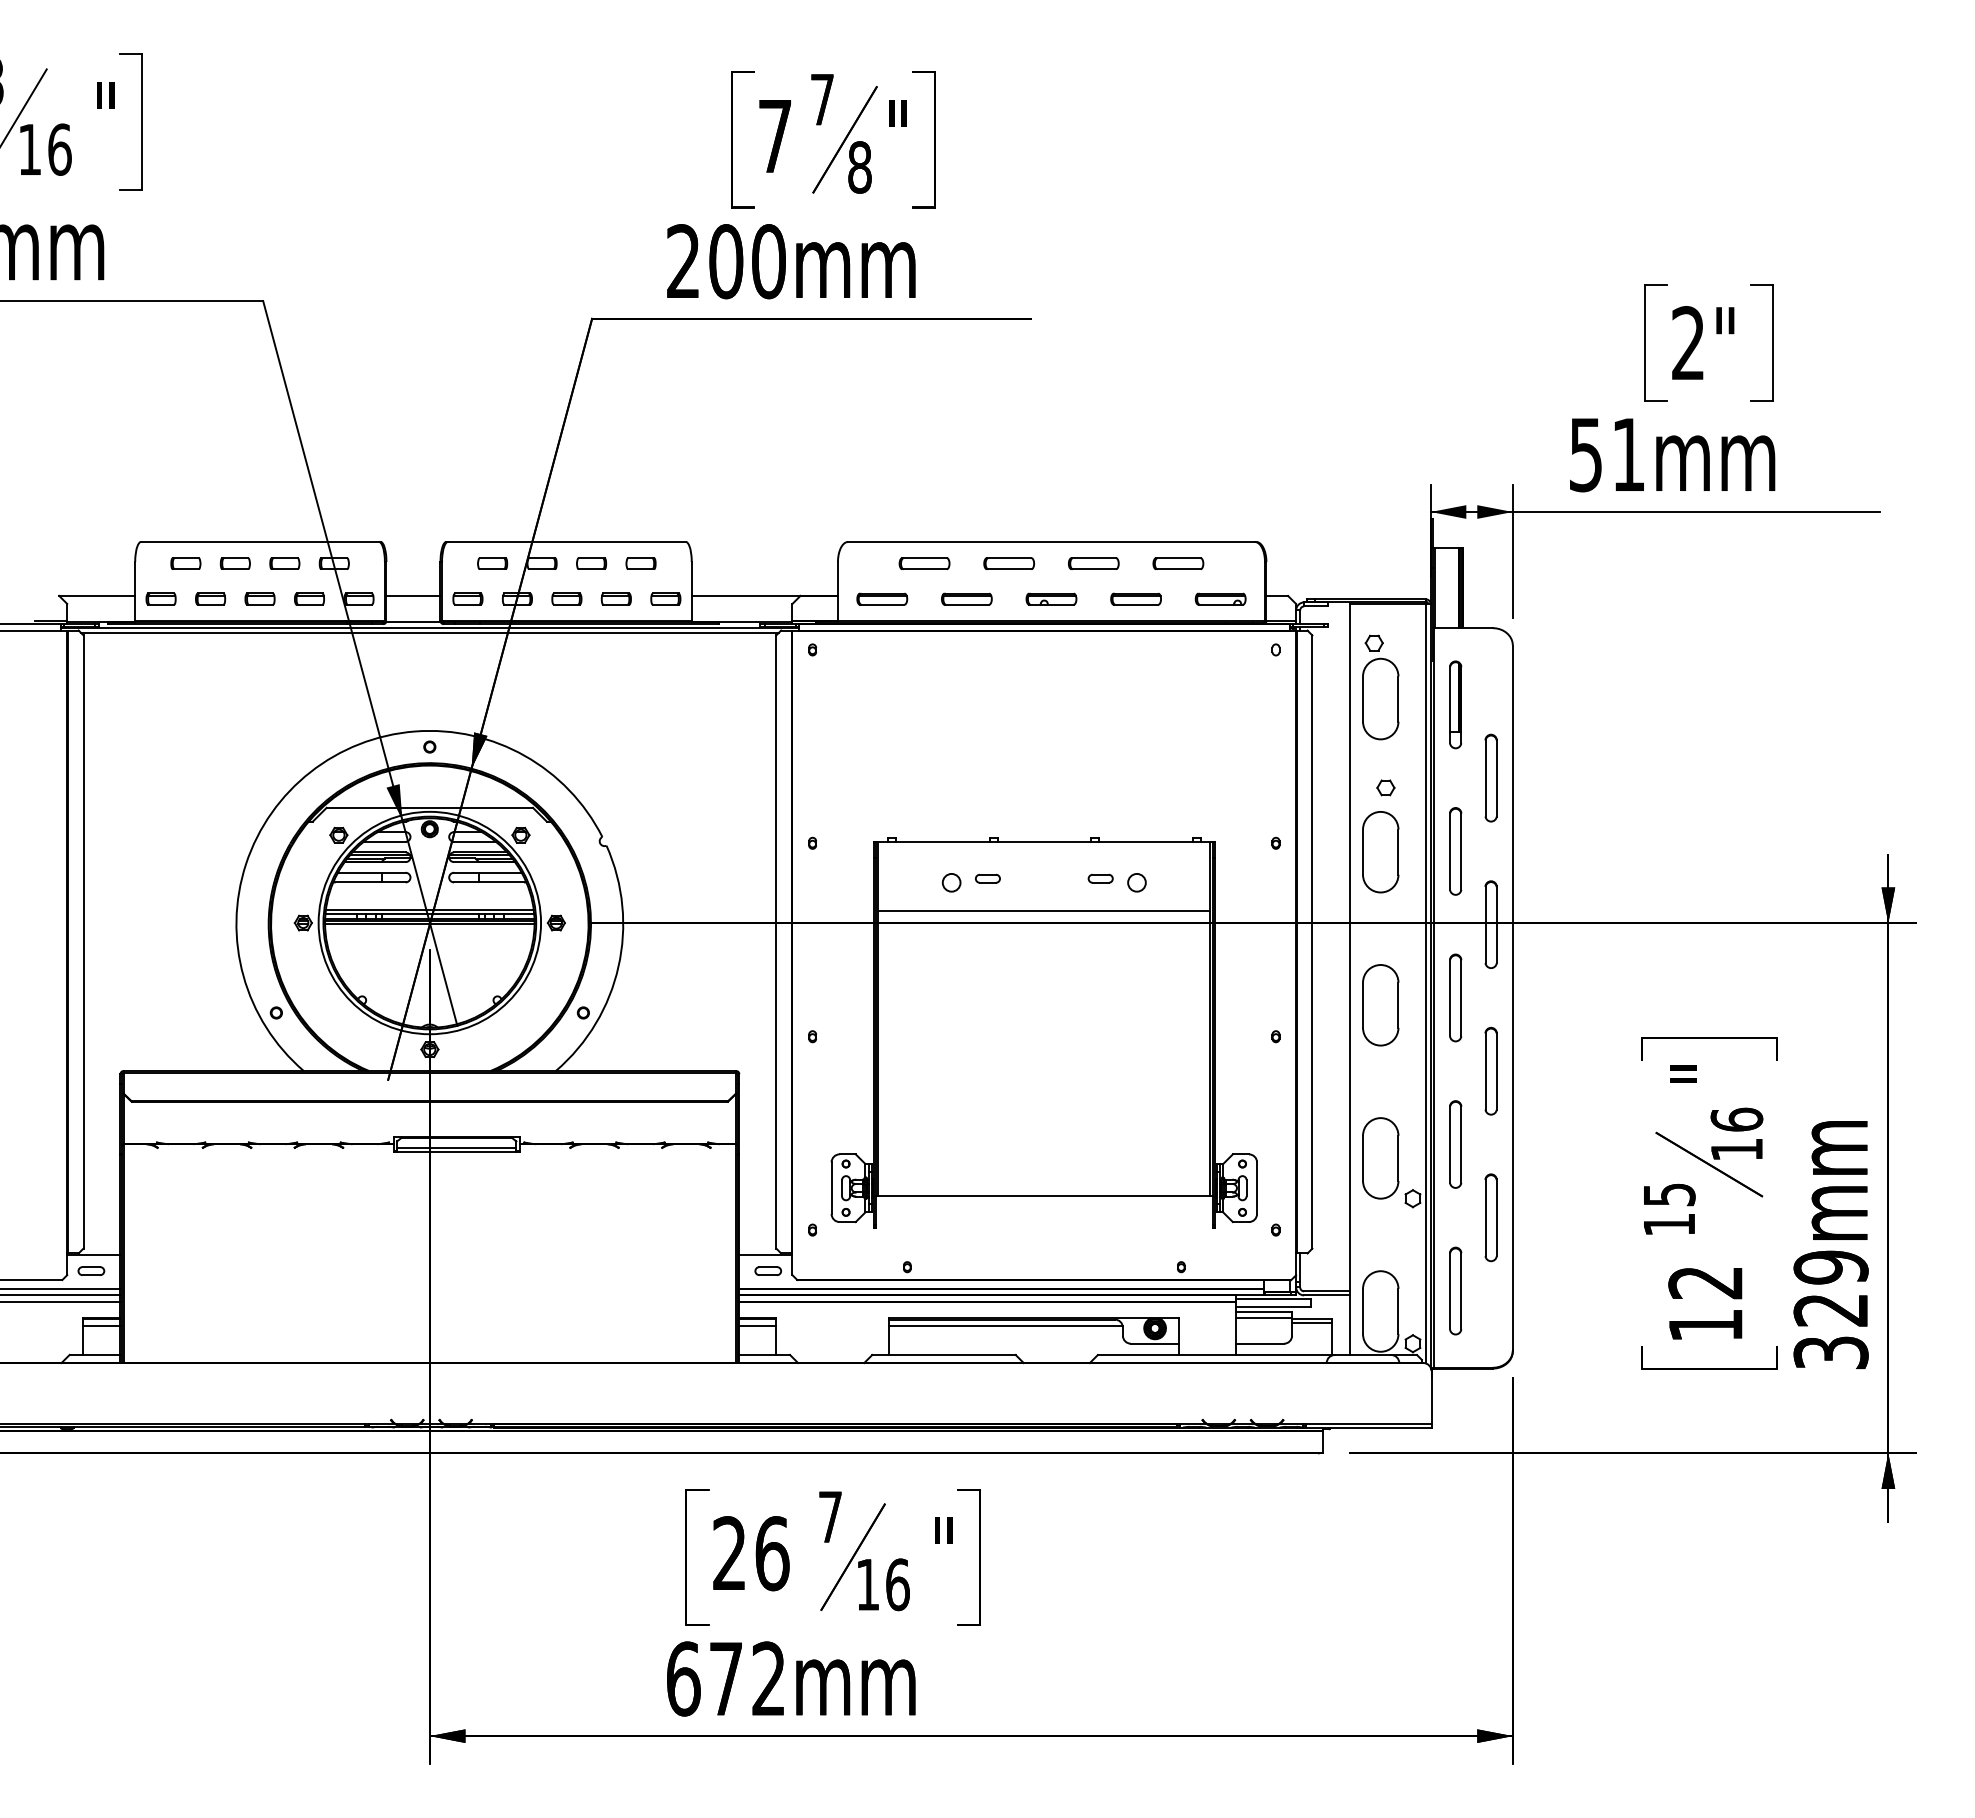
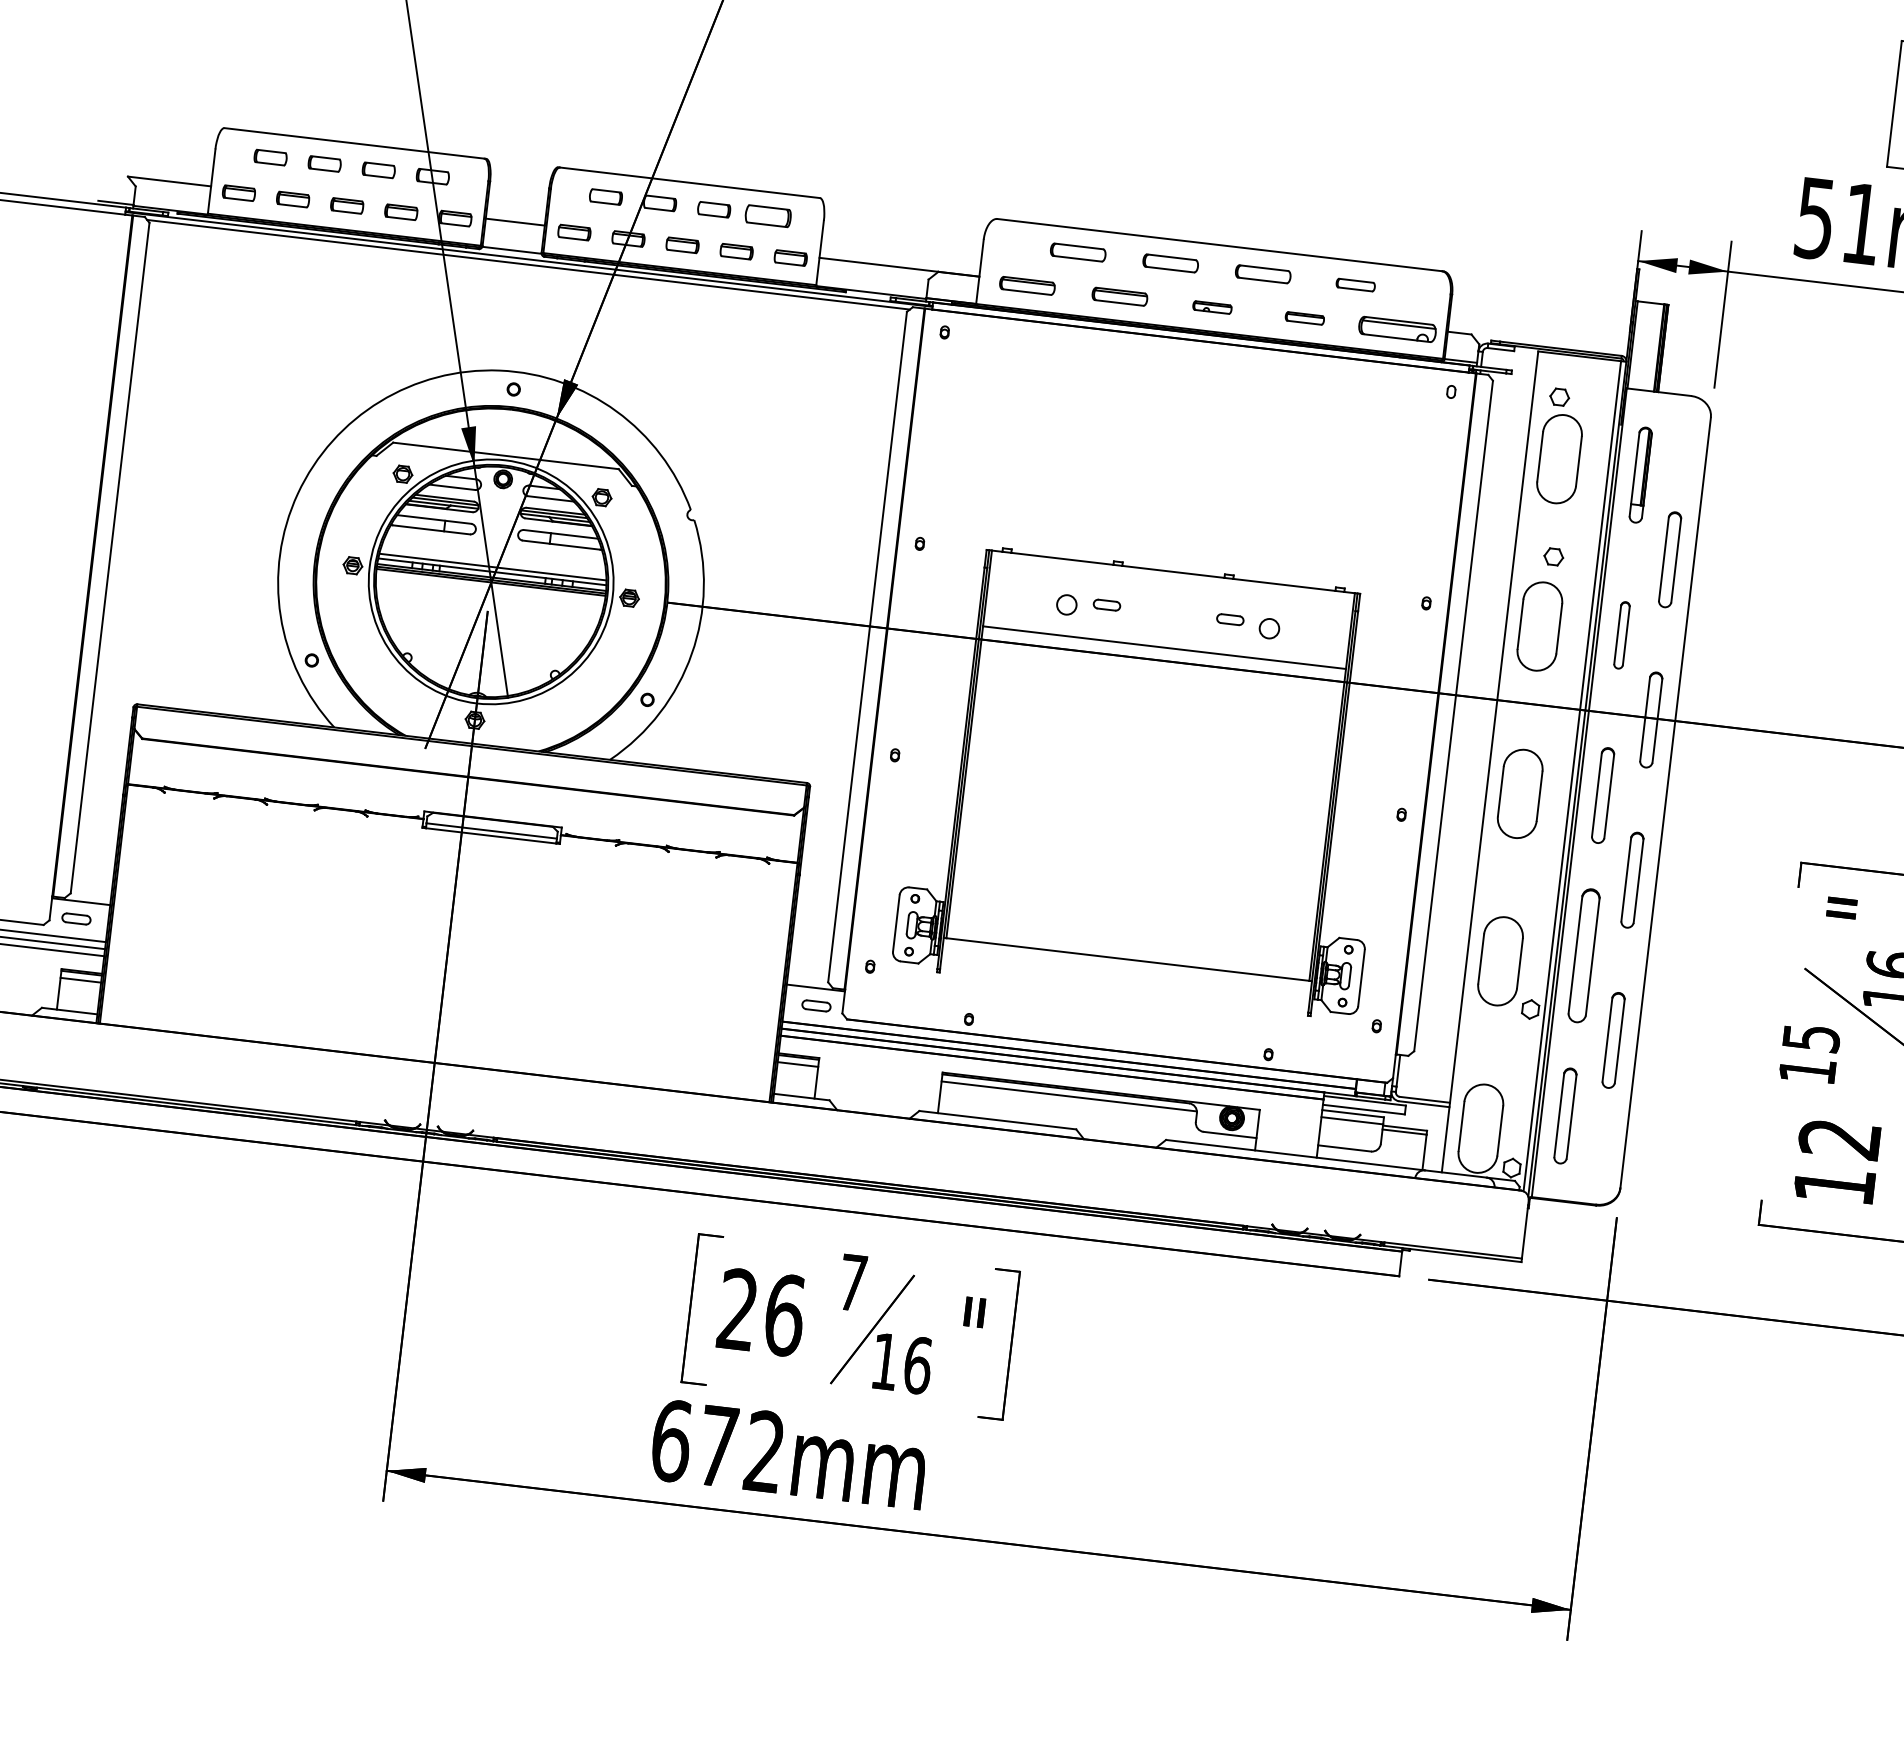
part: (640, 563) -> (767, 215), size x1.4
part: (1178, 563) -> (1355, 284), size x0.7
part: (1051, 598) -> (1212, 306), size x0.7
part: (1135, 598) -> (1304, 317), size x0.7
part: (1220, 598) -> (1397, 328), size x1.4
part: (1455, 851) -> (1621, 635), size x0.7
part: (1455, 1144) -> (1584, 955), size x1.4

